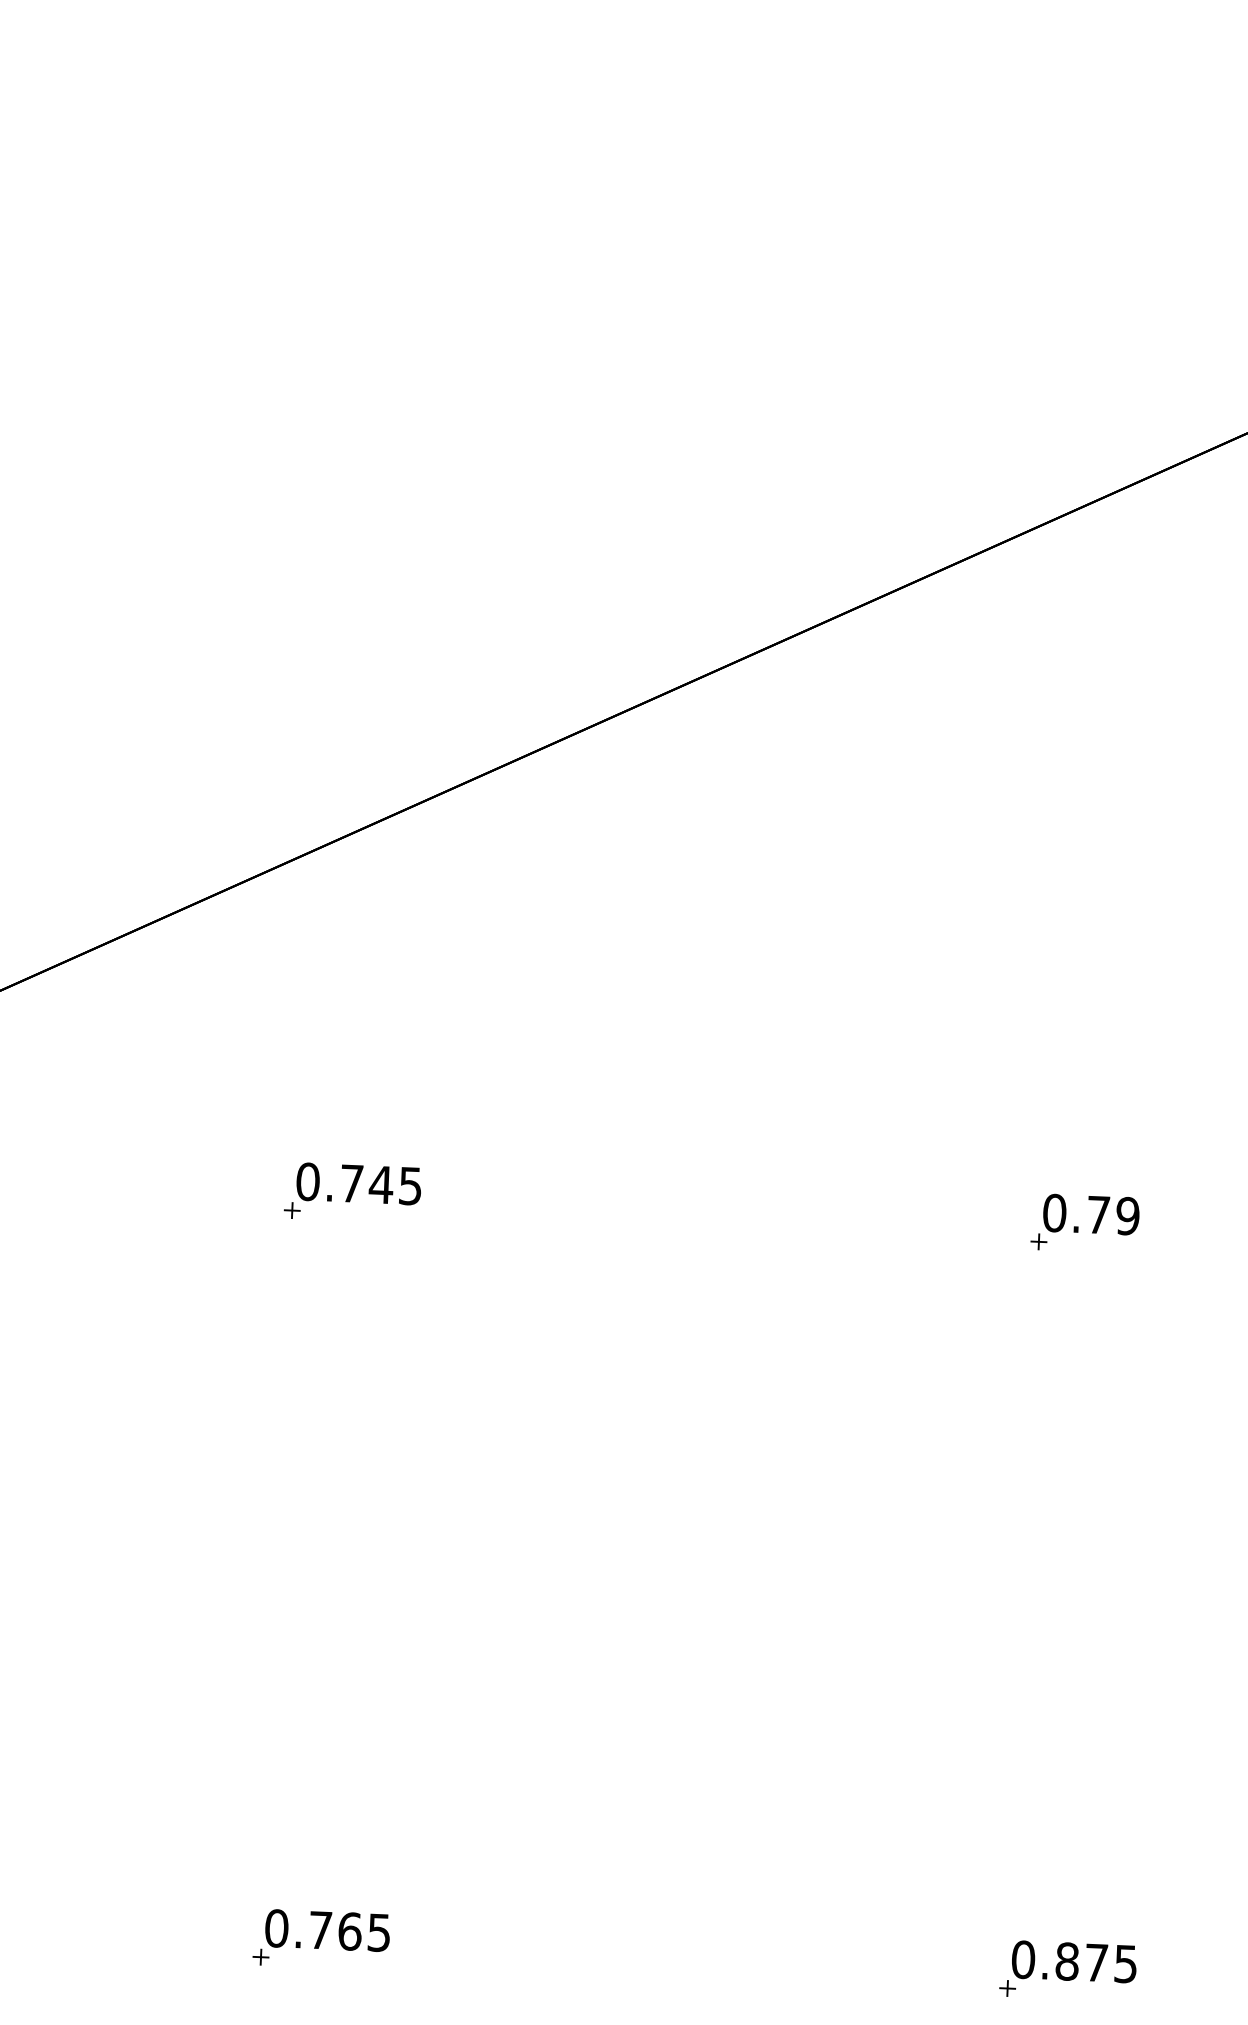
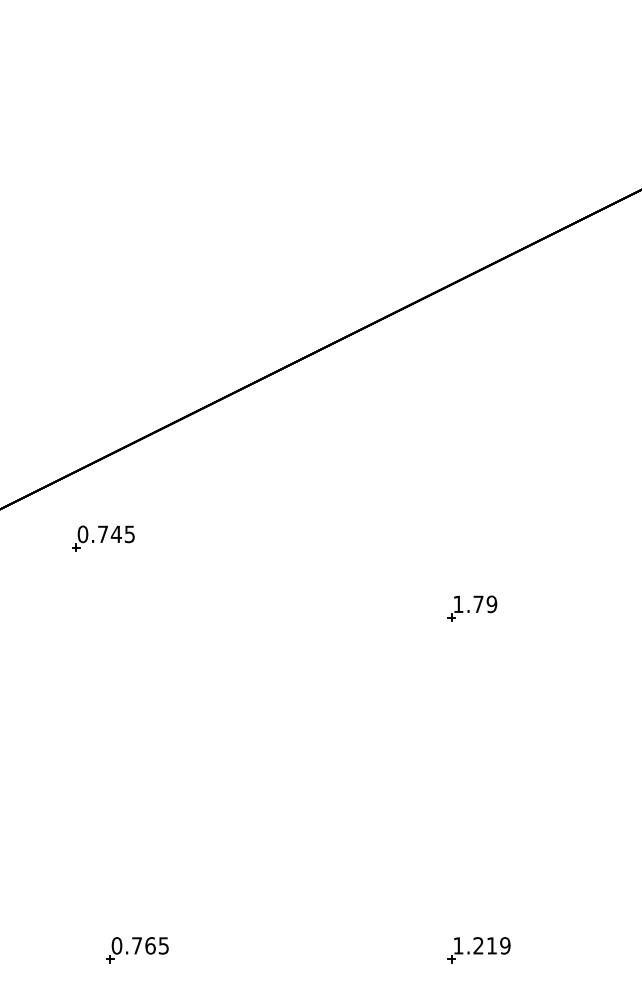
part: (352, 1192) -> (103, 538), moved
text: (1054, 1213) -> (458, 604), 0.79 -> 1.79
text: (1073, 1961) -> (481, 945), 0.875 -> 1.219

